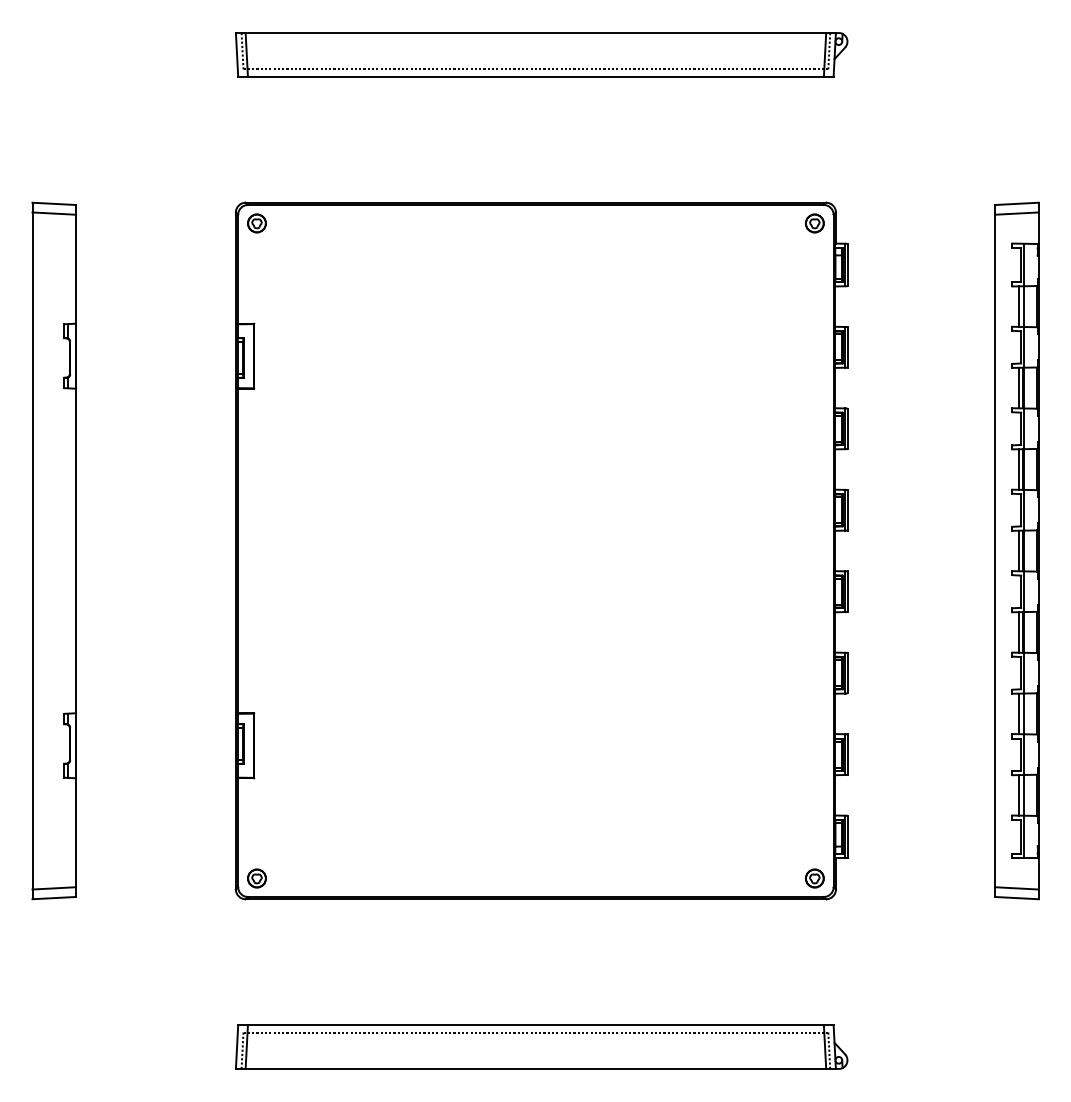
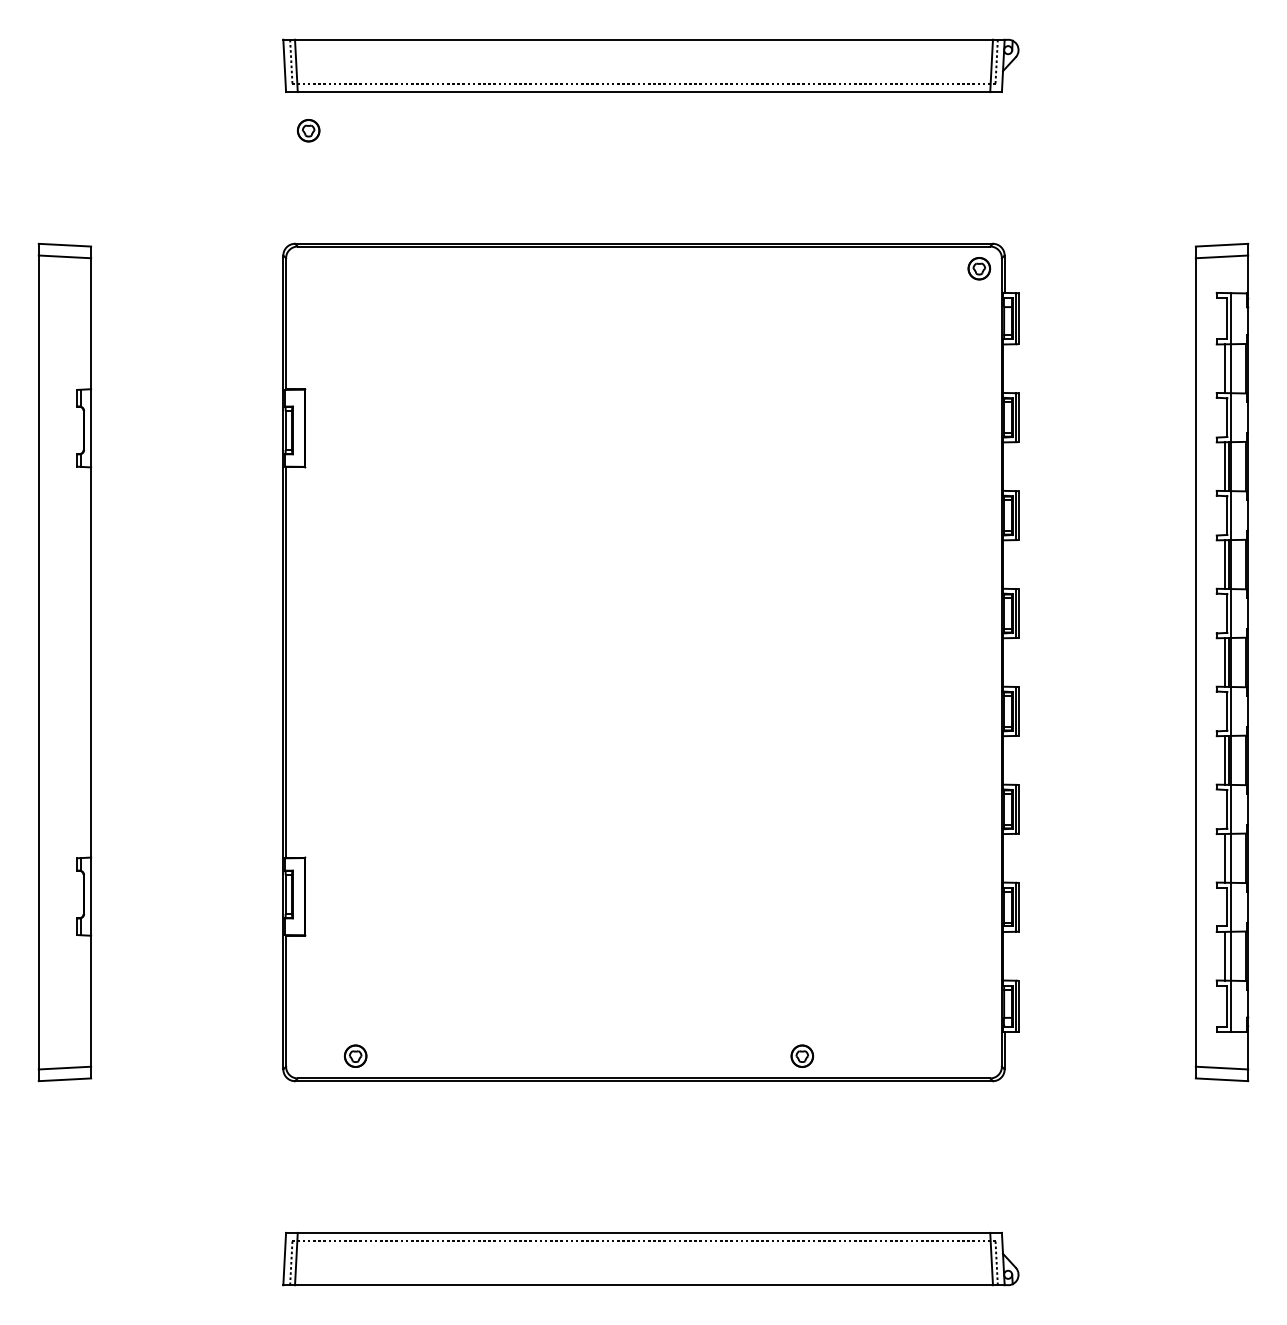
part: (256, 223) -> (308, 130), moved
part: (256, 877) -> (355, 1055), moved
part: (814, 877) -> (802, 1055), moved

